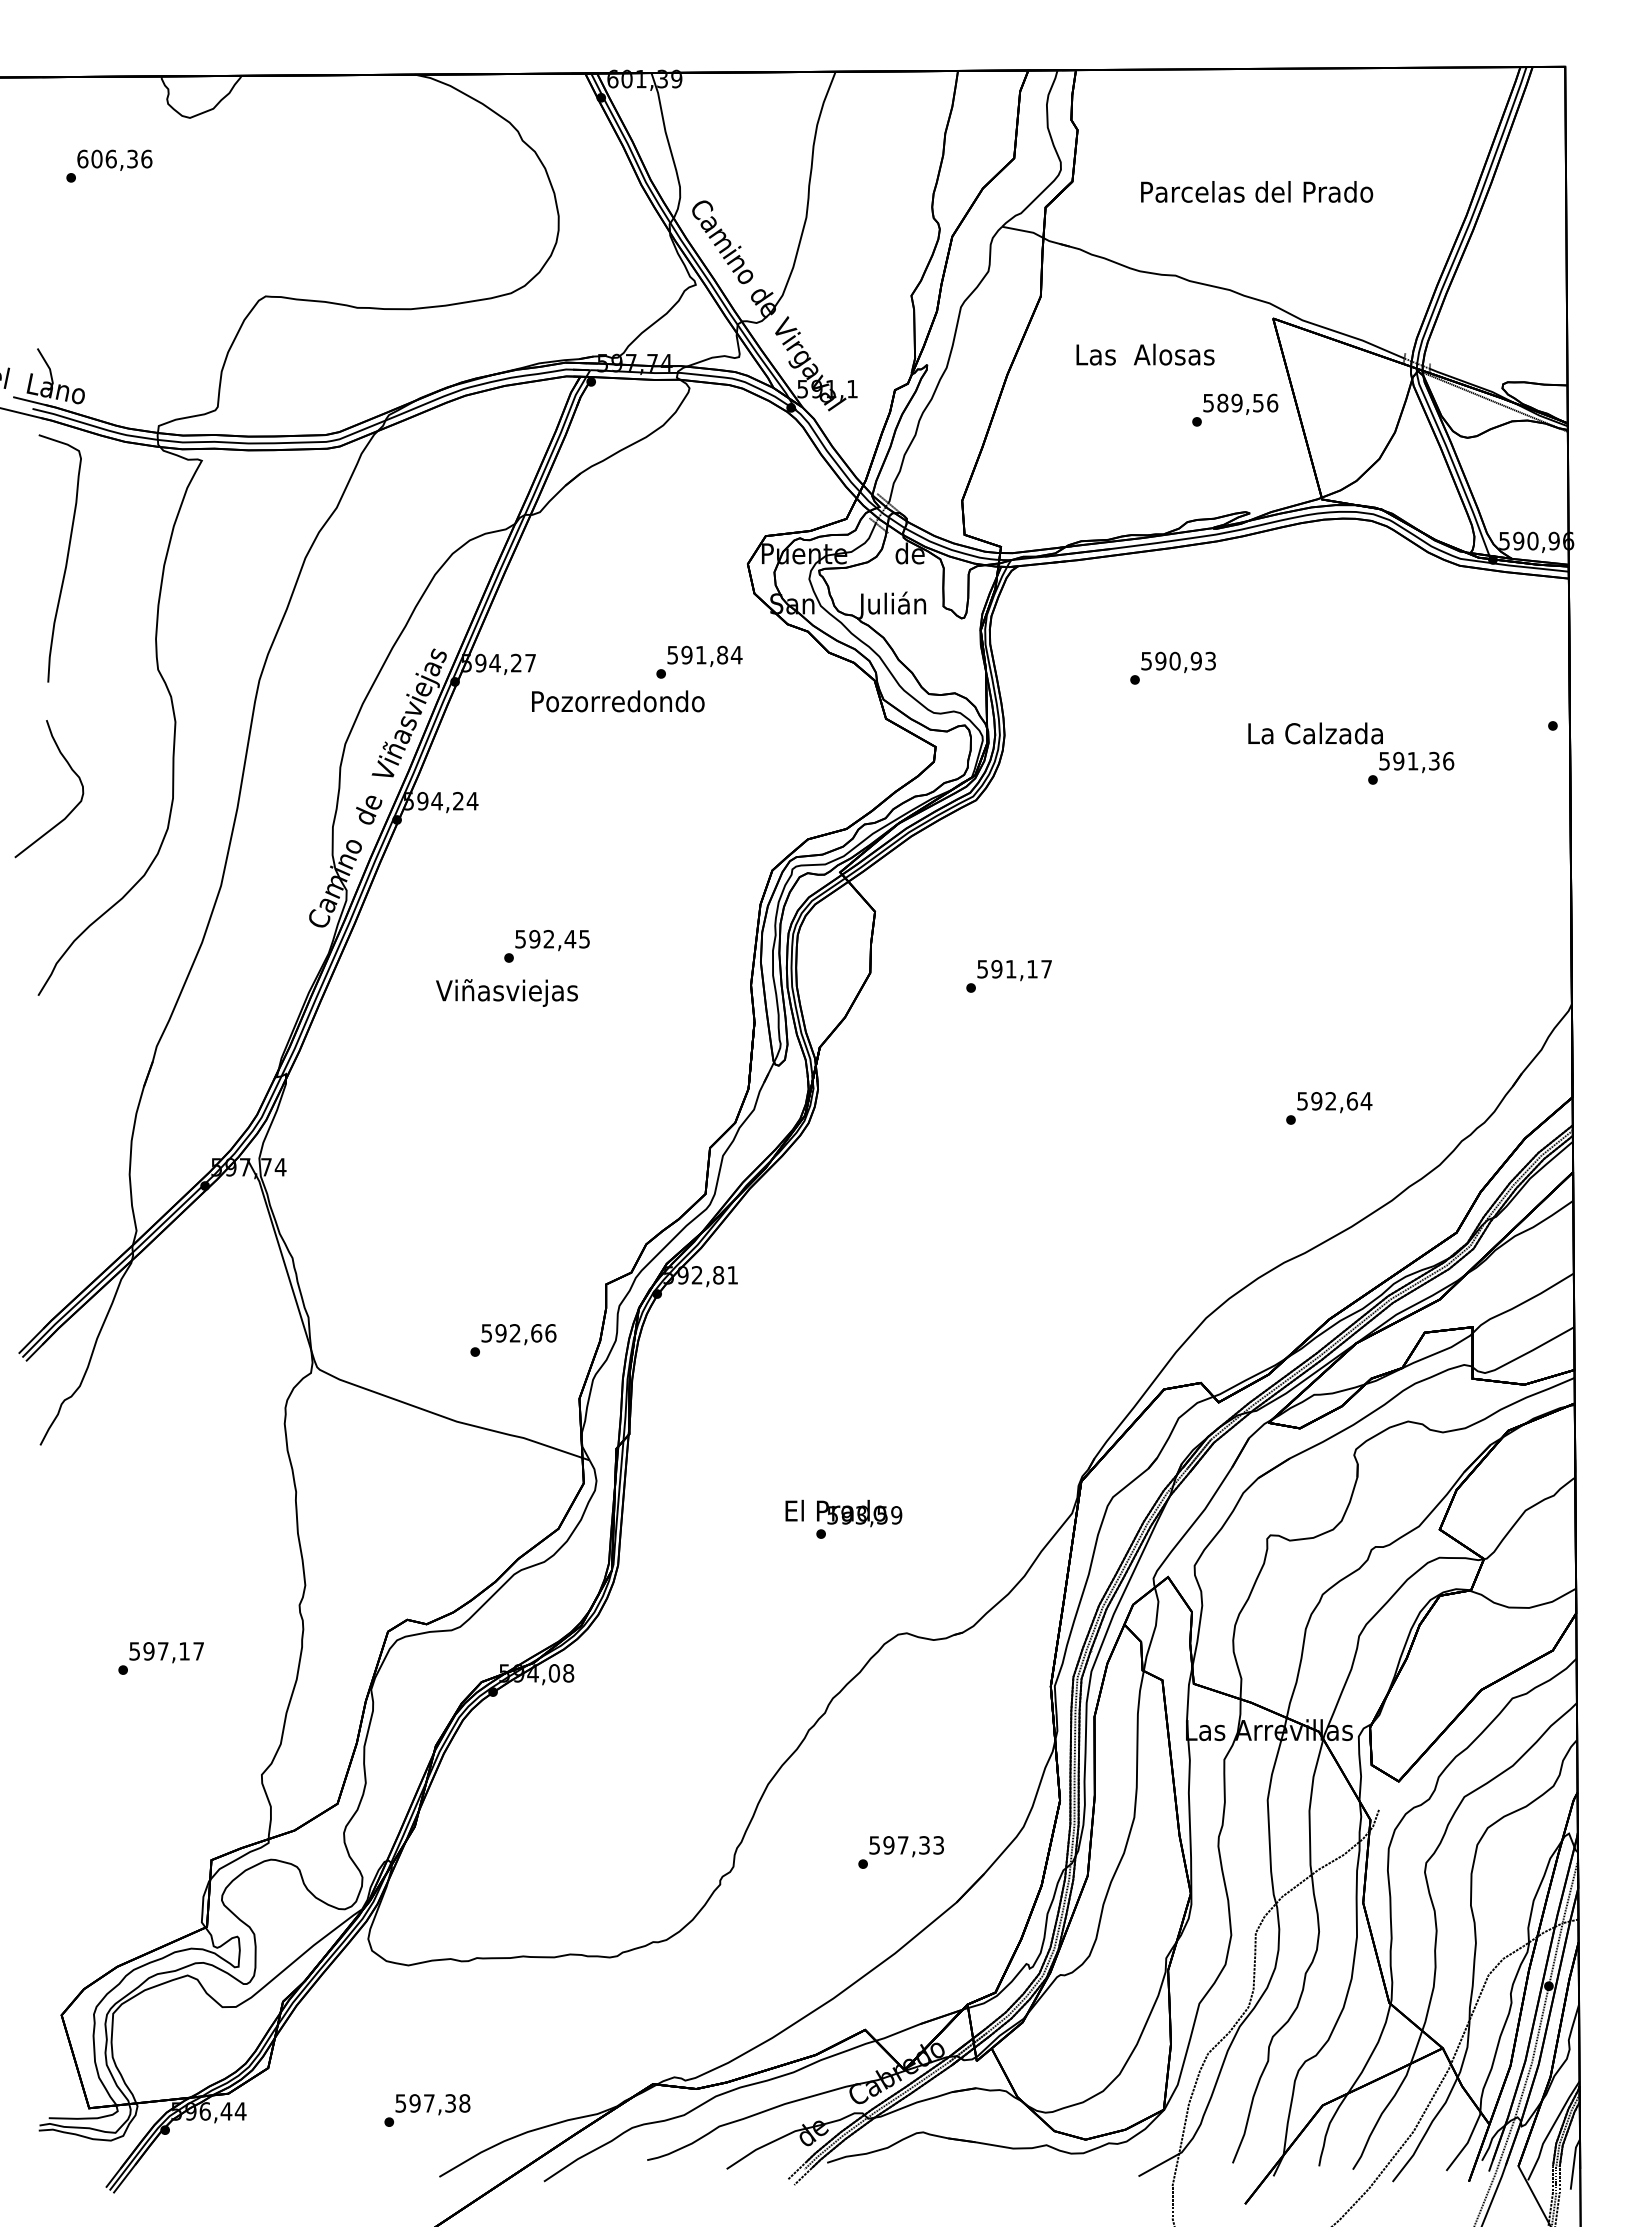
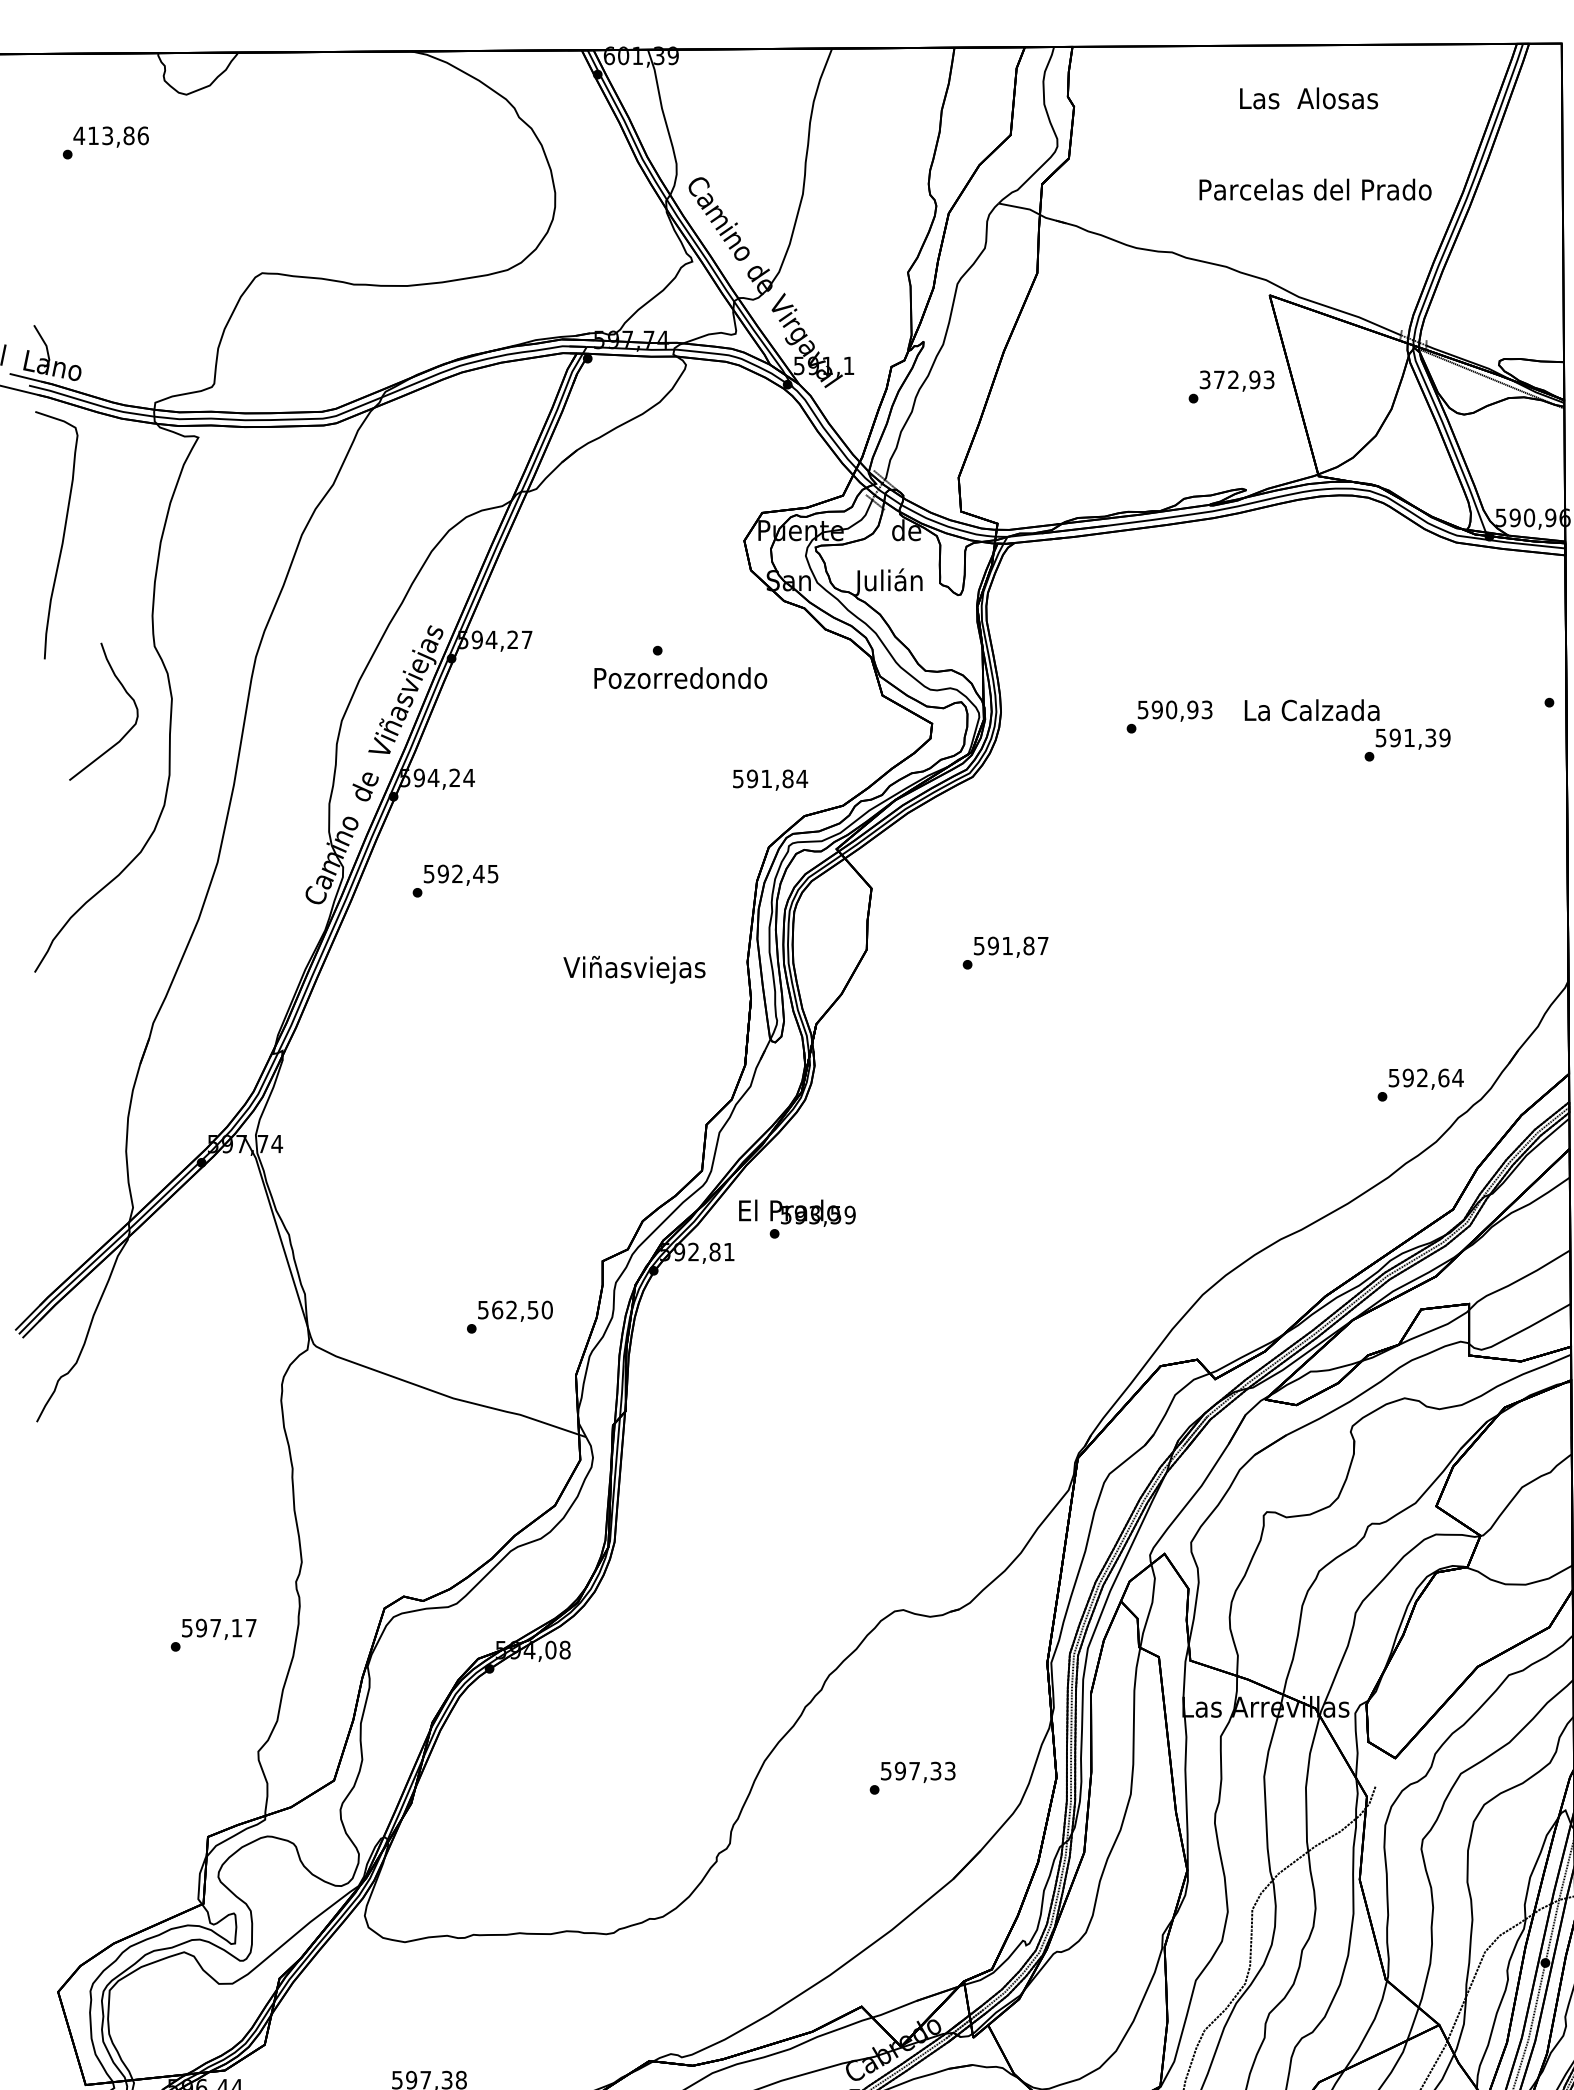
text: (107, 158) -> (104, 135), 606,36 -> 413,86
text: (1257, 191) -> (1316, 189), moved
text: (1145, 354) -> (1309, 98), moved
text: (1240, 402) -> (1237, 379), 589,56 -> 372,93
text: (704, 655) -> (770, 779), moved
text: (1172, 667) -> (1169, 716), moved
text: (618, 701) -> (681, 678), moved
text: (1448, 760) -> (1445, 737), 591,36 -> 591,39
curve: (71, 770) -> (126, 693), moved
text: (546, 946) -> (455, 881), moved
text: (1032, 969) -> (1029, 946), 591,17 -> 591,87
text: (506, 992) -> (634, 969), moved
text: (1329, 1108) -> (1421, 1085), moved
text: (525, 1333) -> (522, 1310), 592,66 -> 562,50
text: (843, 1518) -> (797, 1218), moved
text: (160, 1658) -> (213, 1635), moved
text: (900, 1852) -> (912, 1778), moved

